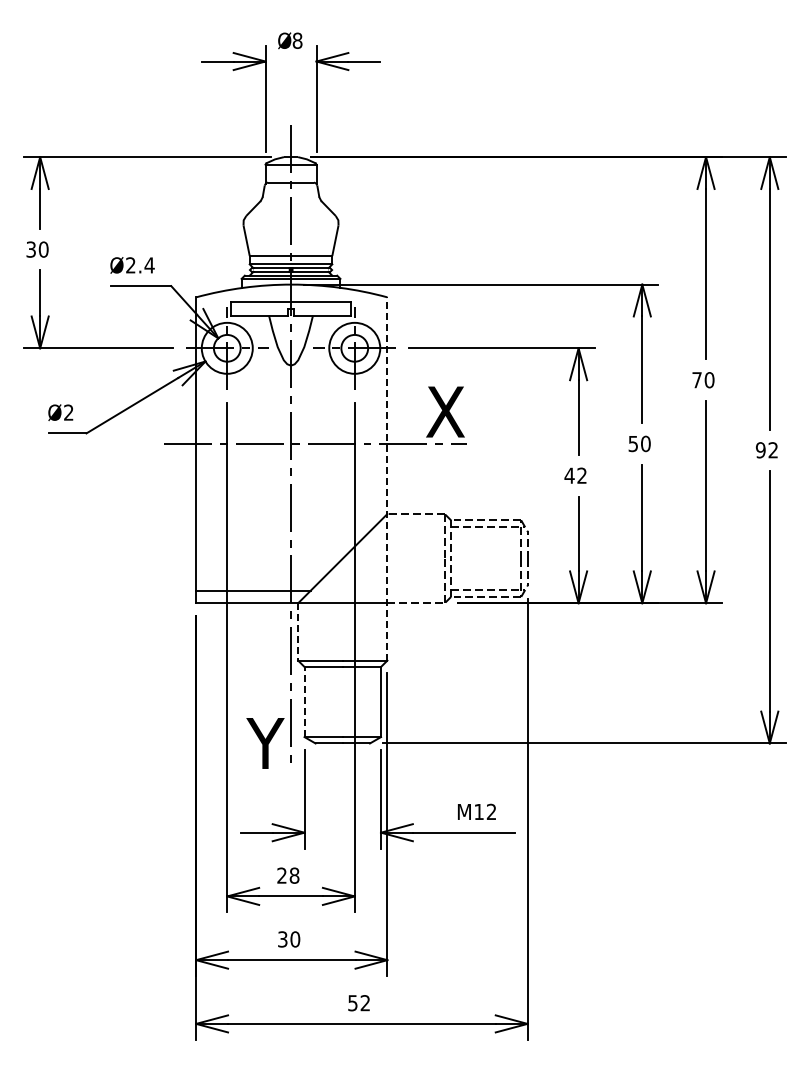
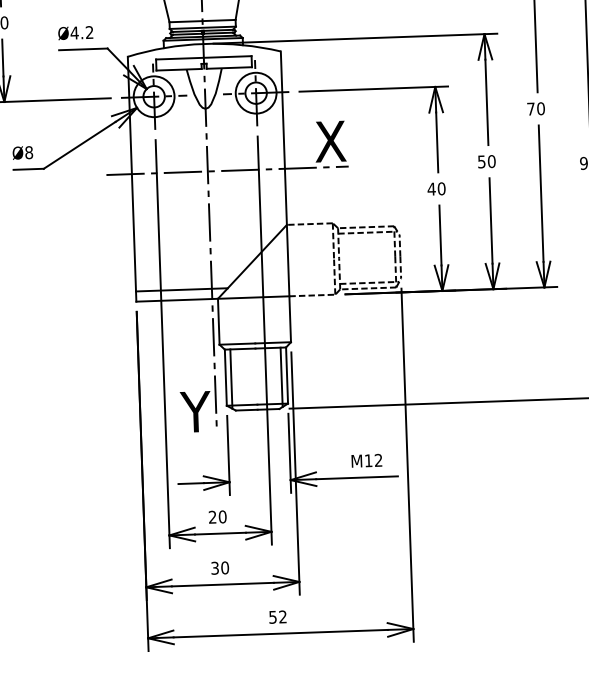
text: (139, 265) -> (81, 32), Ø2.4 -> Ø4.2
text: (68, 412) -> (28, 152), Ø2 -> Ø8
text: (582, 475) -> (441, 188), 42 -> 40
line: (387, 478) -> (285, 196), dashed -> solid
line: (298, 631) -> (219, 321), dashed -> solid
line: (304, 701) -> (225, 377), dashed -> solid
line: (311, 704) -> (231, 379), added
line: (374, 704) -> (281, 377), added
text: (294, 875) -> (222, 516), 28 -> 20

